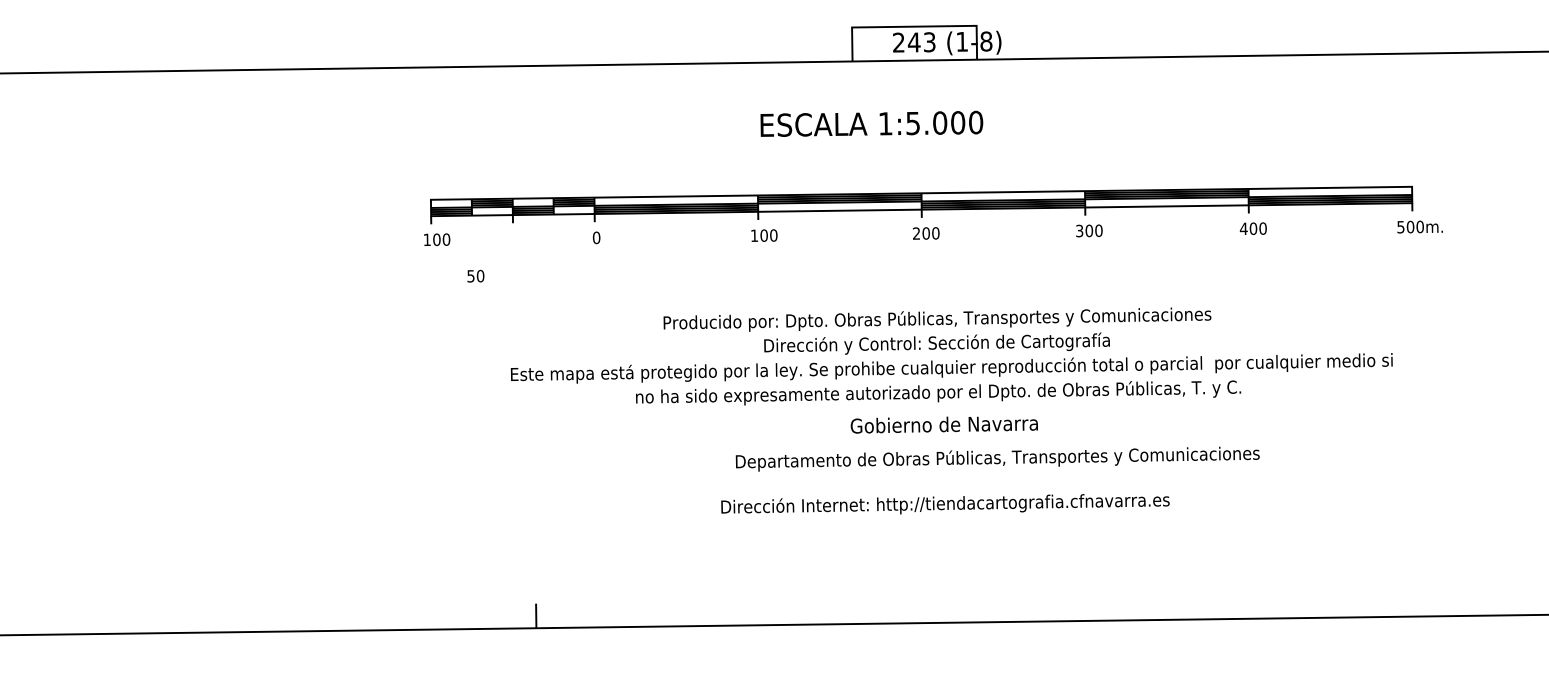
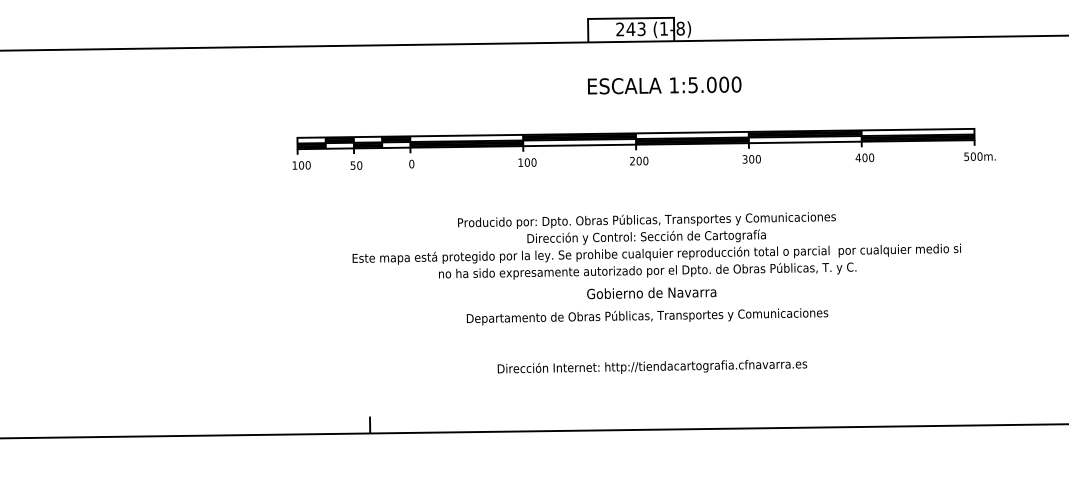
text: (871, 123) -> (664, 85), moved
text: (475, 276) -> (356, 165), moved
text: (997, 458) -> (647, 316), moved
text: (945, 503) -> (652, 366), moved

